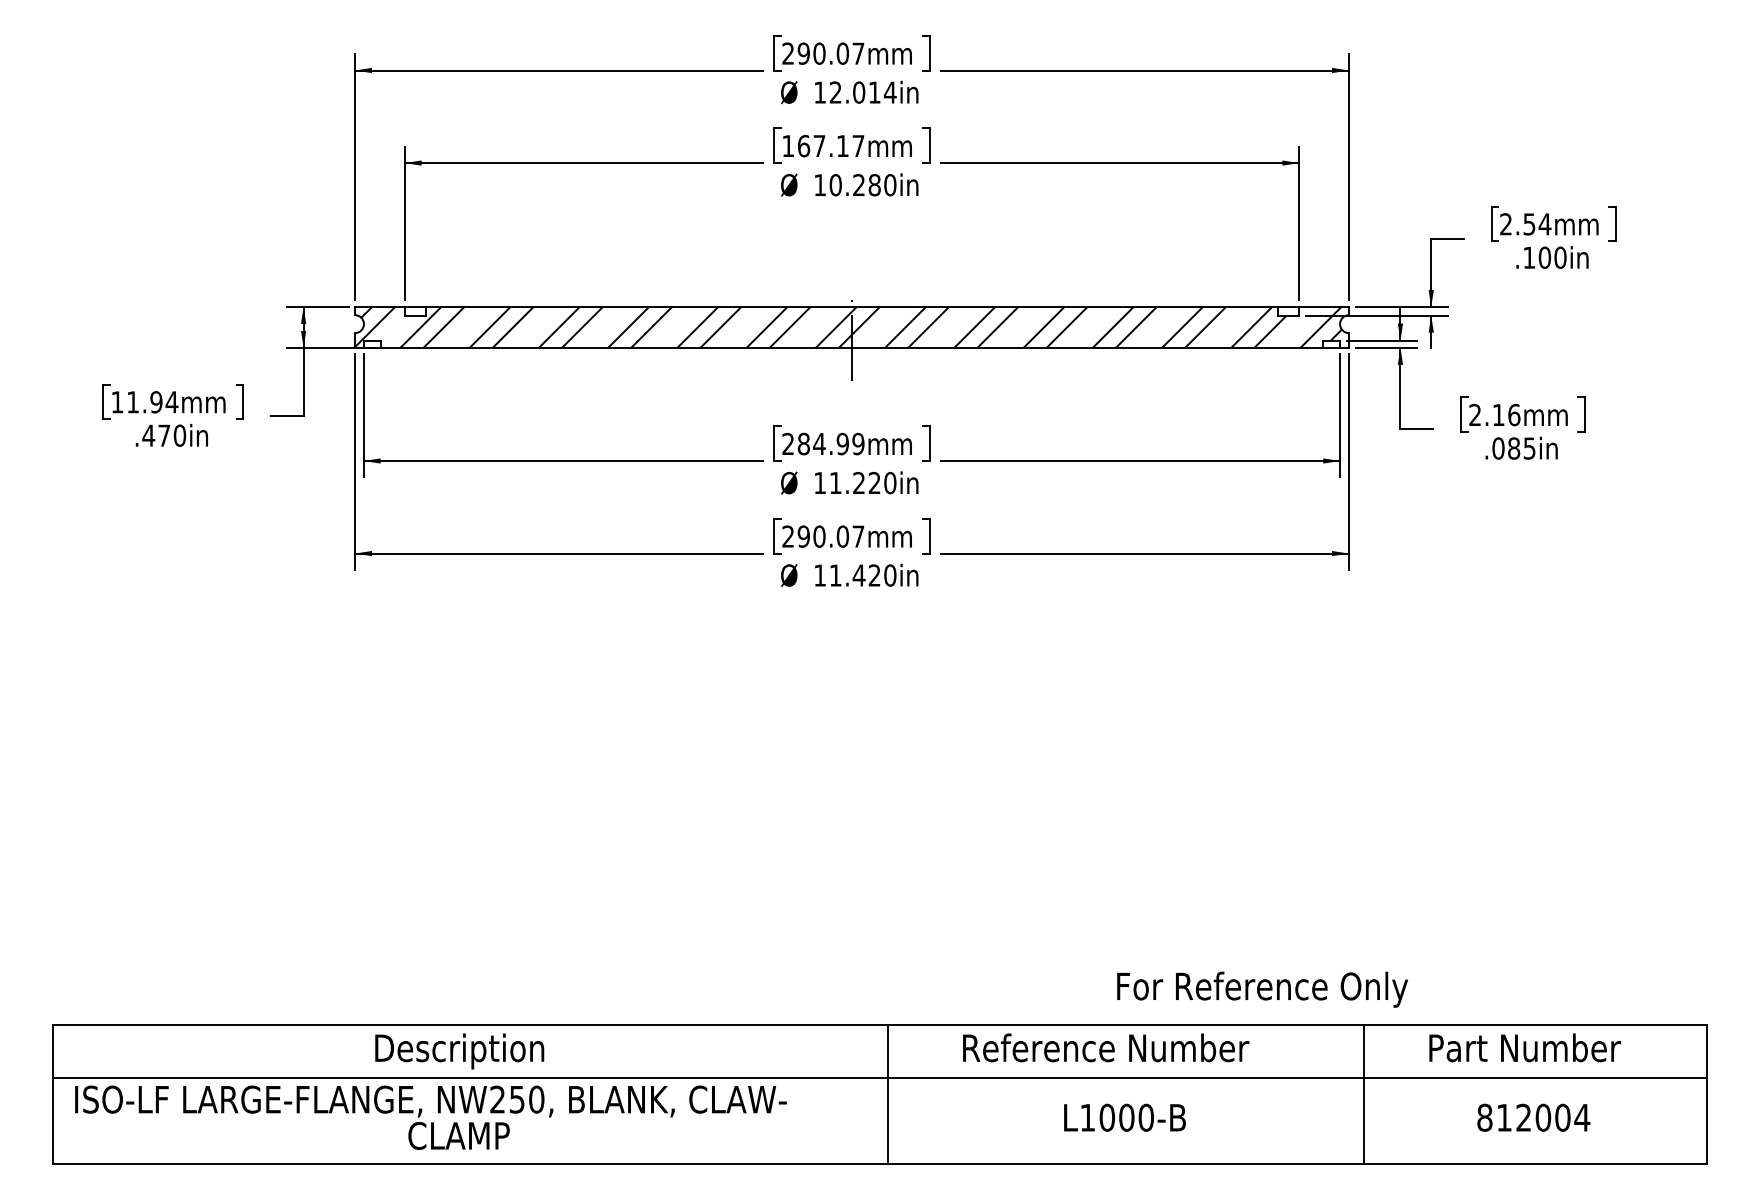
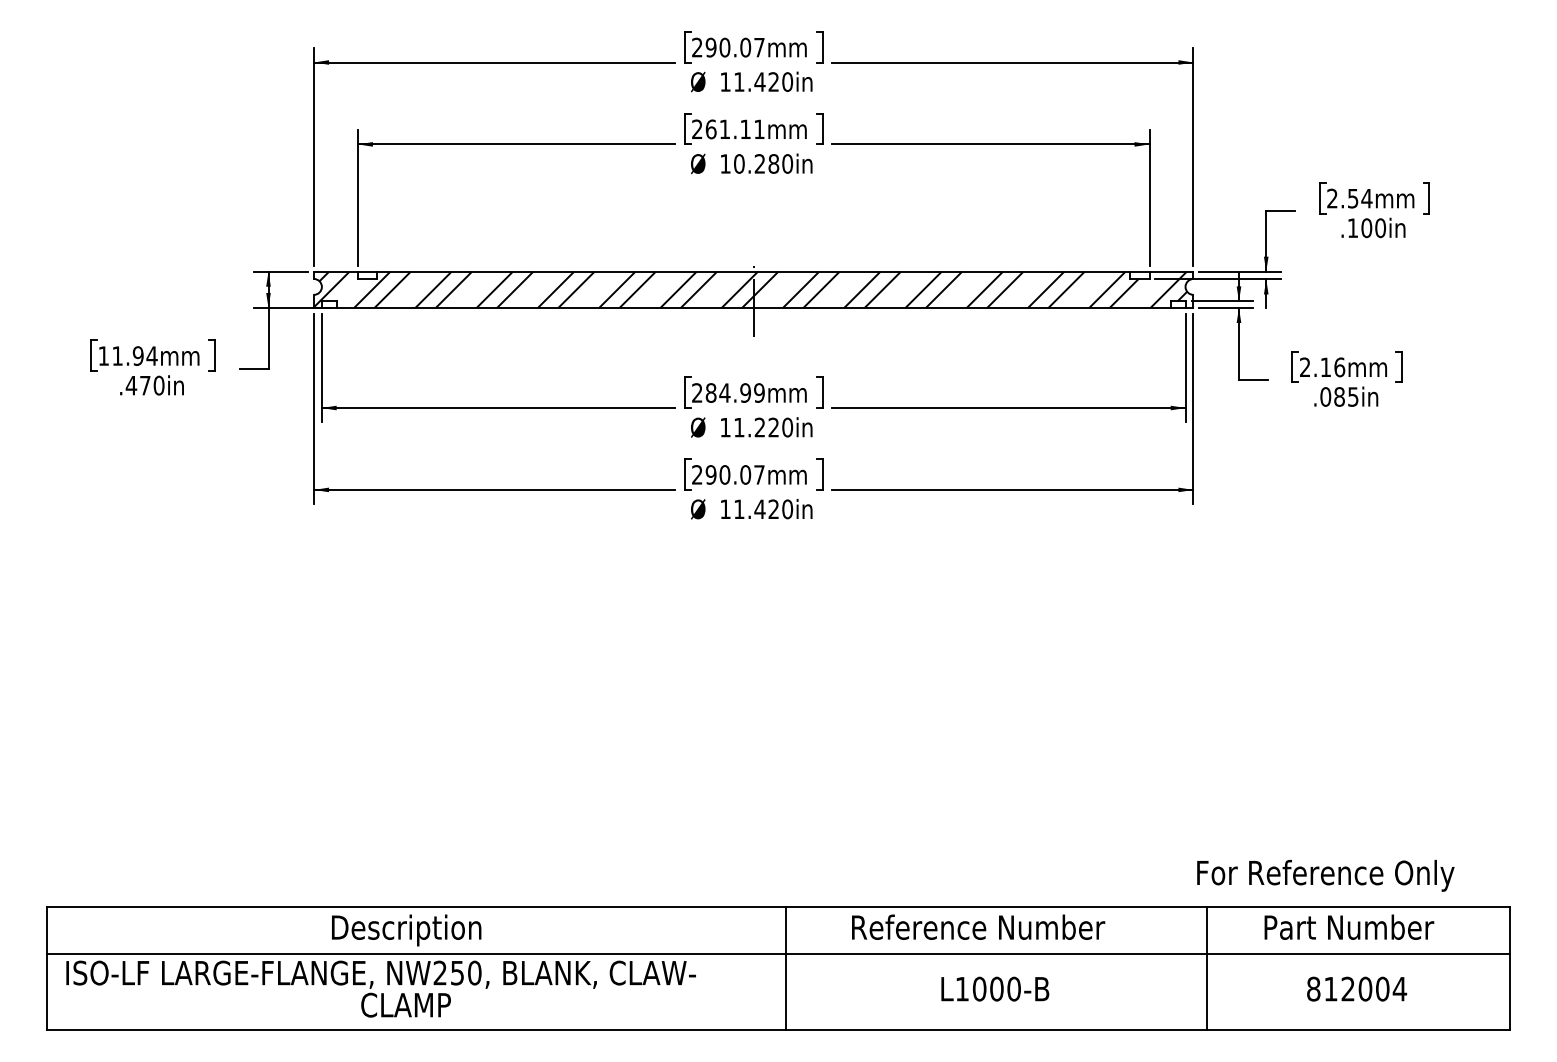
text: (862, 92) -> (763, 81), 12.014in -> 11.420in
text: (823, 145) -> (728, 128), 167.17mm -> 261.11mm
text: (1262, 989) -> (1325, 875), moved

